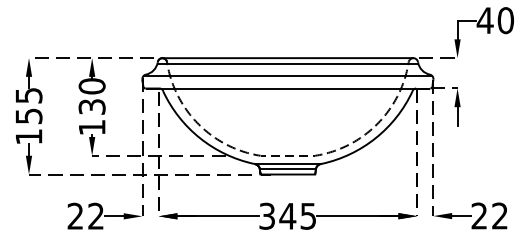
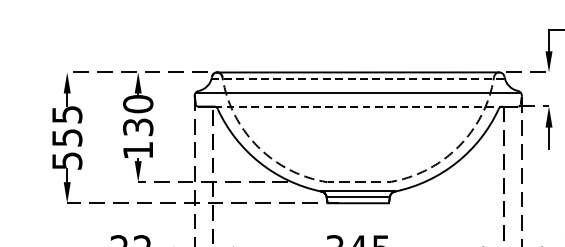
line: (288, 63) -> (358, 78), solid -> dashed
line: (295, 88) -> (366, 106), solid -> dashed
text: (28, 136) -> (66, 160), 155 -> 555

